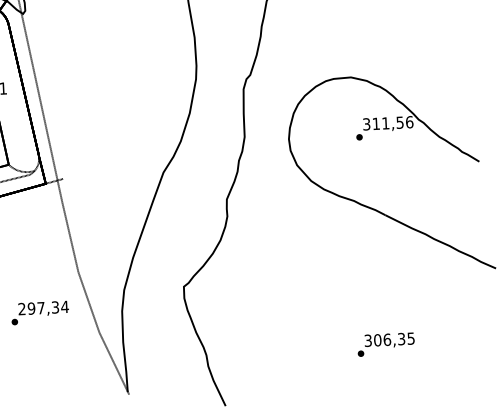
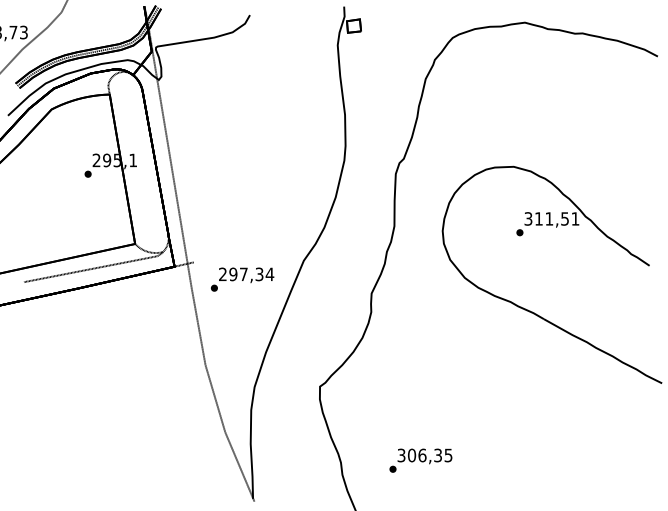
text: (409, 121) -> (575, 218), 311,56 -> 311,51
text: (40, 312) -> (242, 279), moved
text: (385, 344) -> (420, 460), moved

